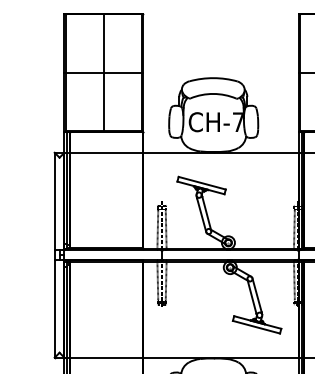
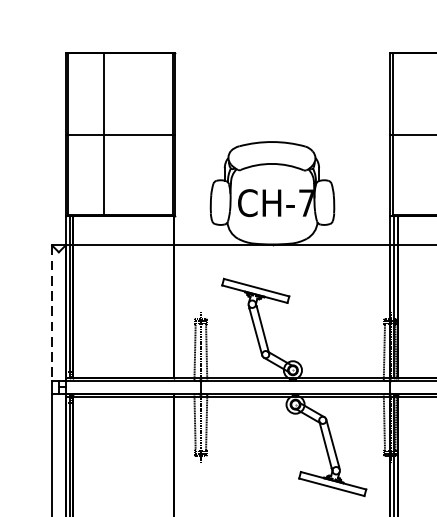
line: (103, 72) -> (103, 134), moved
line: (54, 201) -> (51, 313), solid -> dashed

